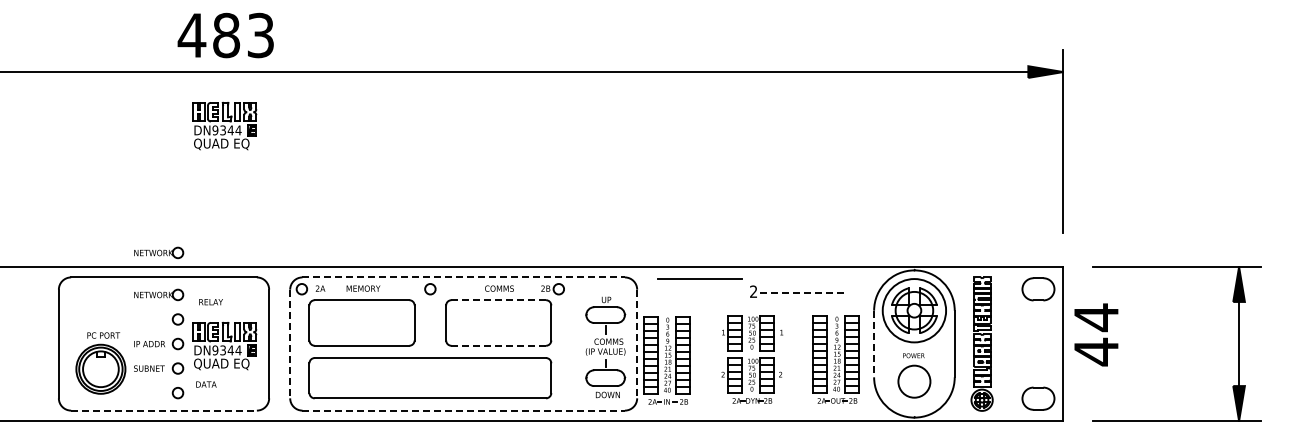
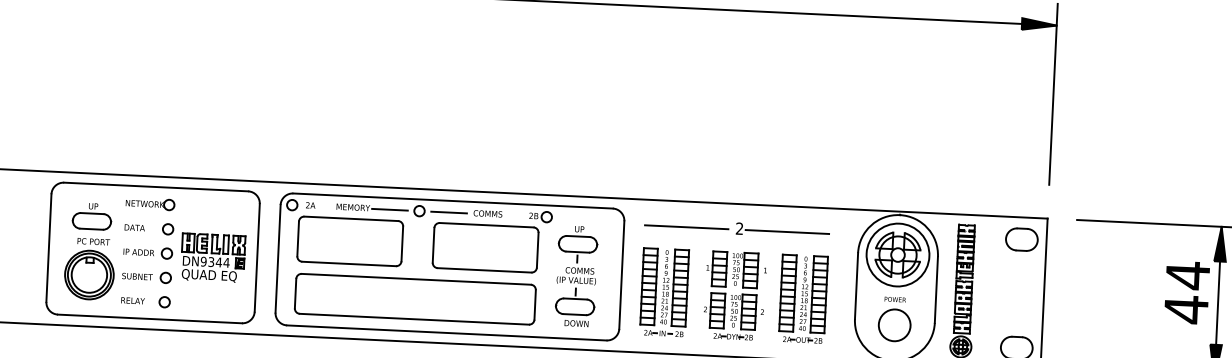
part: (224, 125) -> (223, 39), removed
part: (159, 252) -> (152, 162), removed
line: (464, 277) -> (453, 201), dashed -> solid
line: (699, 278) -> (685, 226), moved
line: (400, 289) -> (389, 210), added
line: (460, 289) -> (449, 212), added
line: (802, 292) -> (787, 231), dashed -> solid
line: (499, 300) -> (487, 225), dashed -> solid
text: (210, 302) -> (132, 301), moved
part: (100, 309) -> (91, 215), added
text: (1096, 334) -> (1187, 292), moved
line: (290, 344) -> (278, 259), dashed -> solid
line: (637, 344) -> (622, 275), dashed -> solid
line: (874, 344) -> (856, 286), dashed -> solid
line: (499, 345) -> (485, 270), dashed -> solid
part: (605, 347) -> (576, 276), moved
part: (835, 359) -> (802, 298), moved
part: (666, 360) -> (664, 292), moved
text: (206, 384) -> (134, 227), moved
line: (164, 410) -> (150, 318), dashed -> solid
line: (464, 410) -> (447, 332), dashed -> solid

